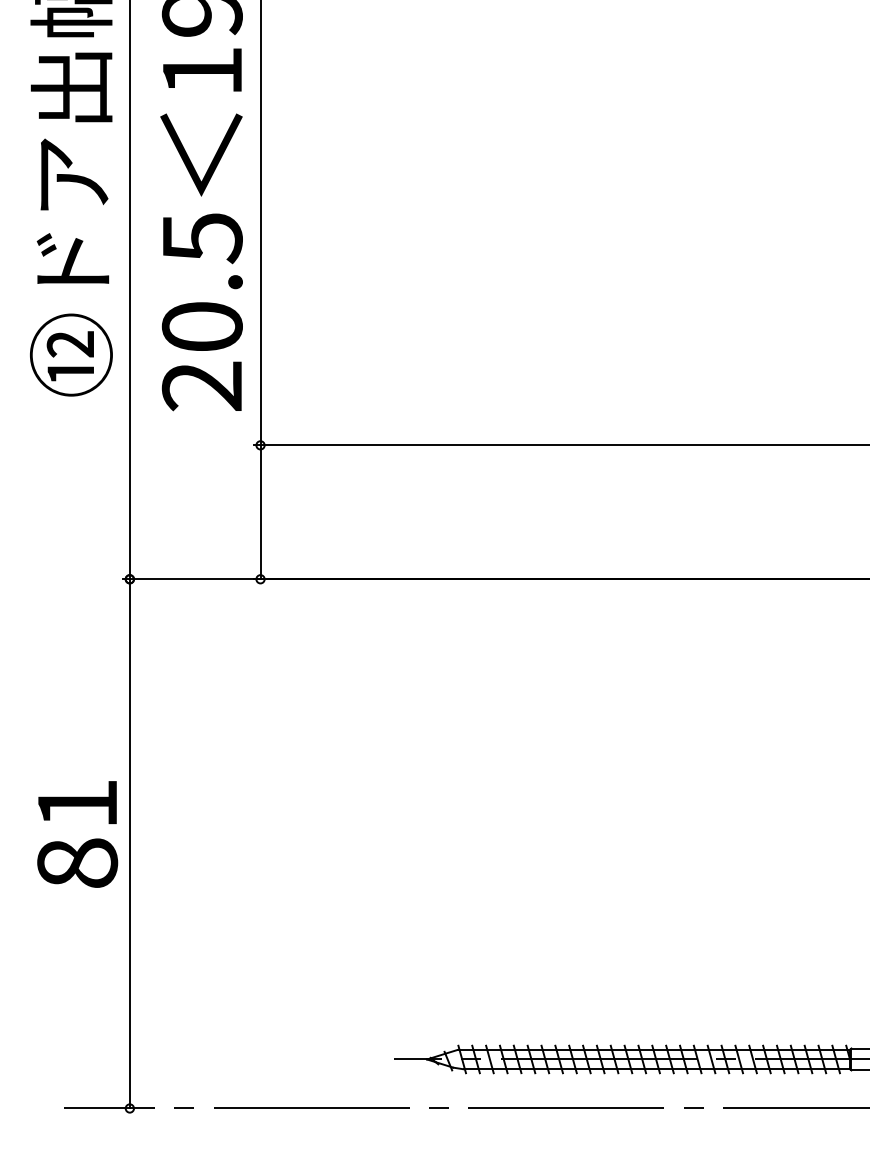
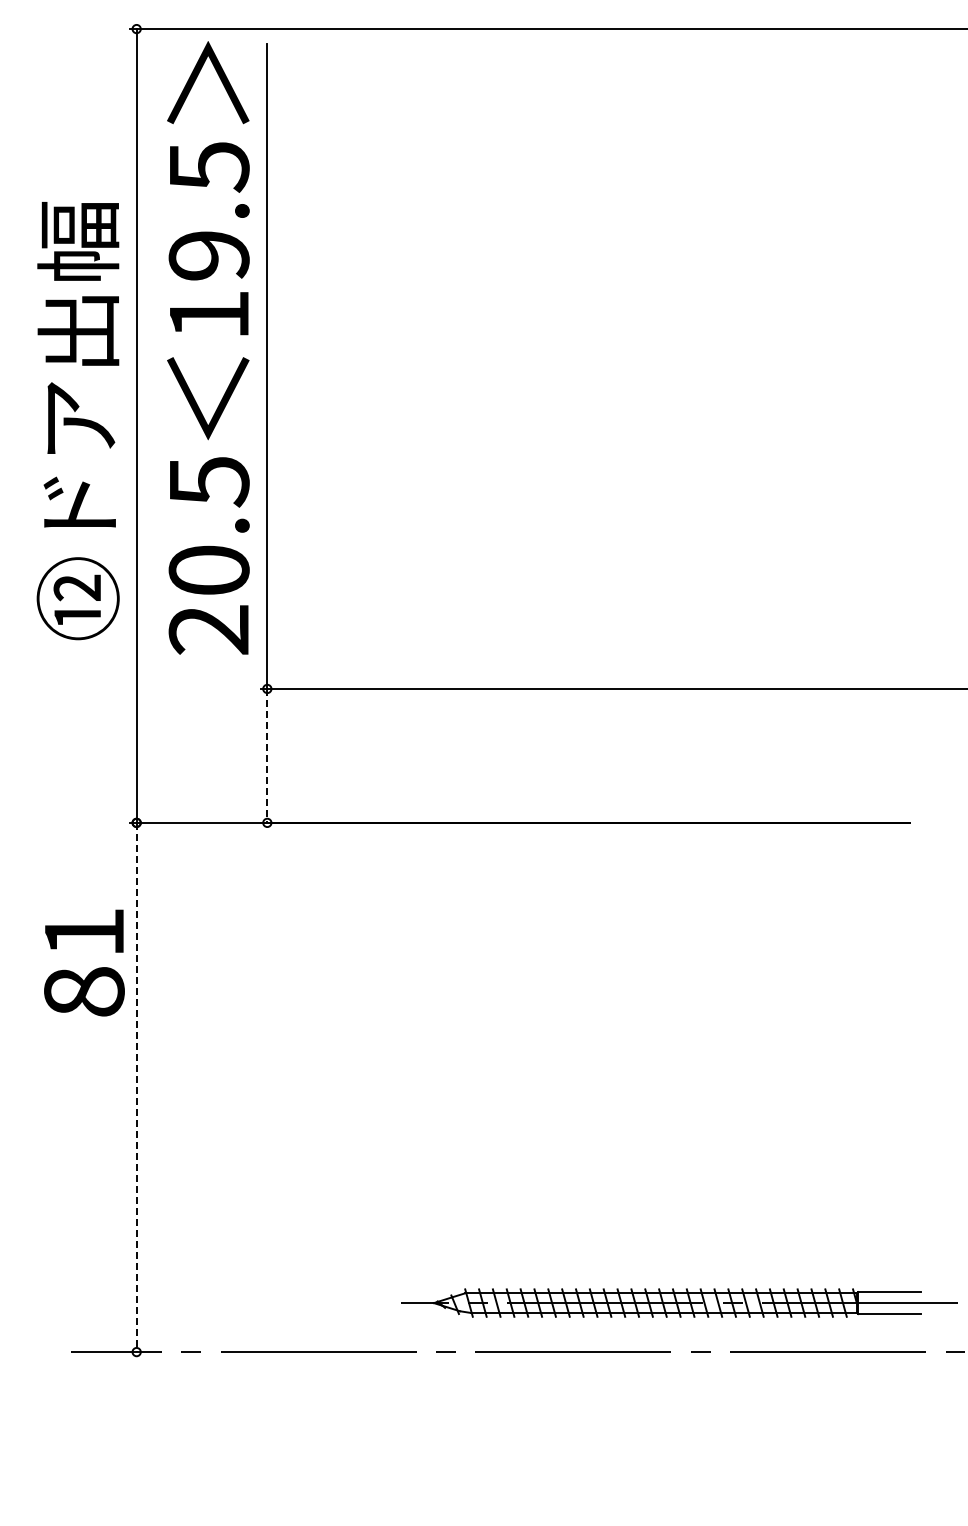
line: (260, 511) -> (267, 755), solid -> dashed
text: (77, 833) -> (84, 962), moved
line: (129, 843) -> (136, 1087), solid -> dashed

